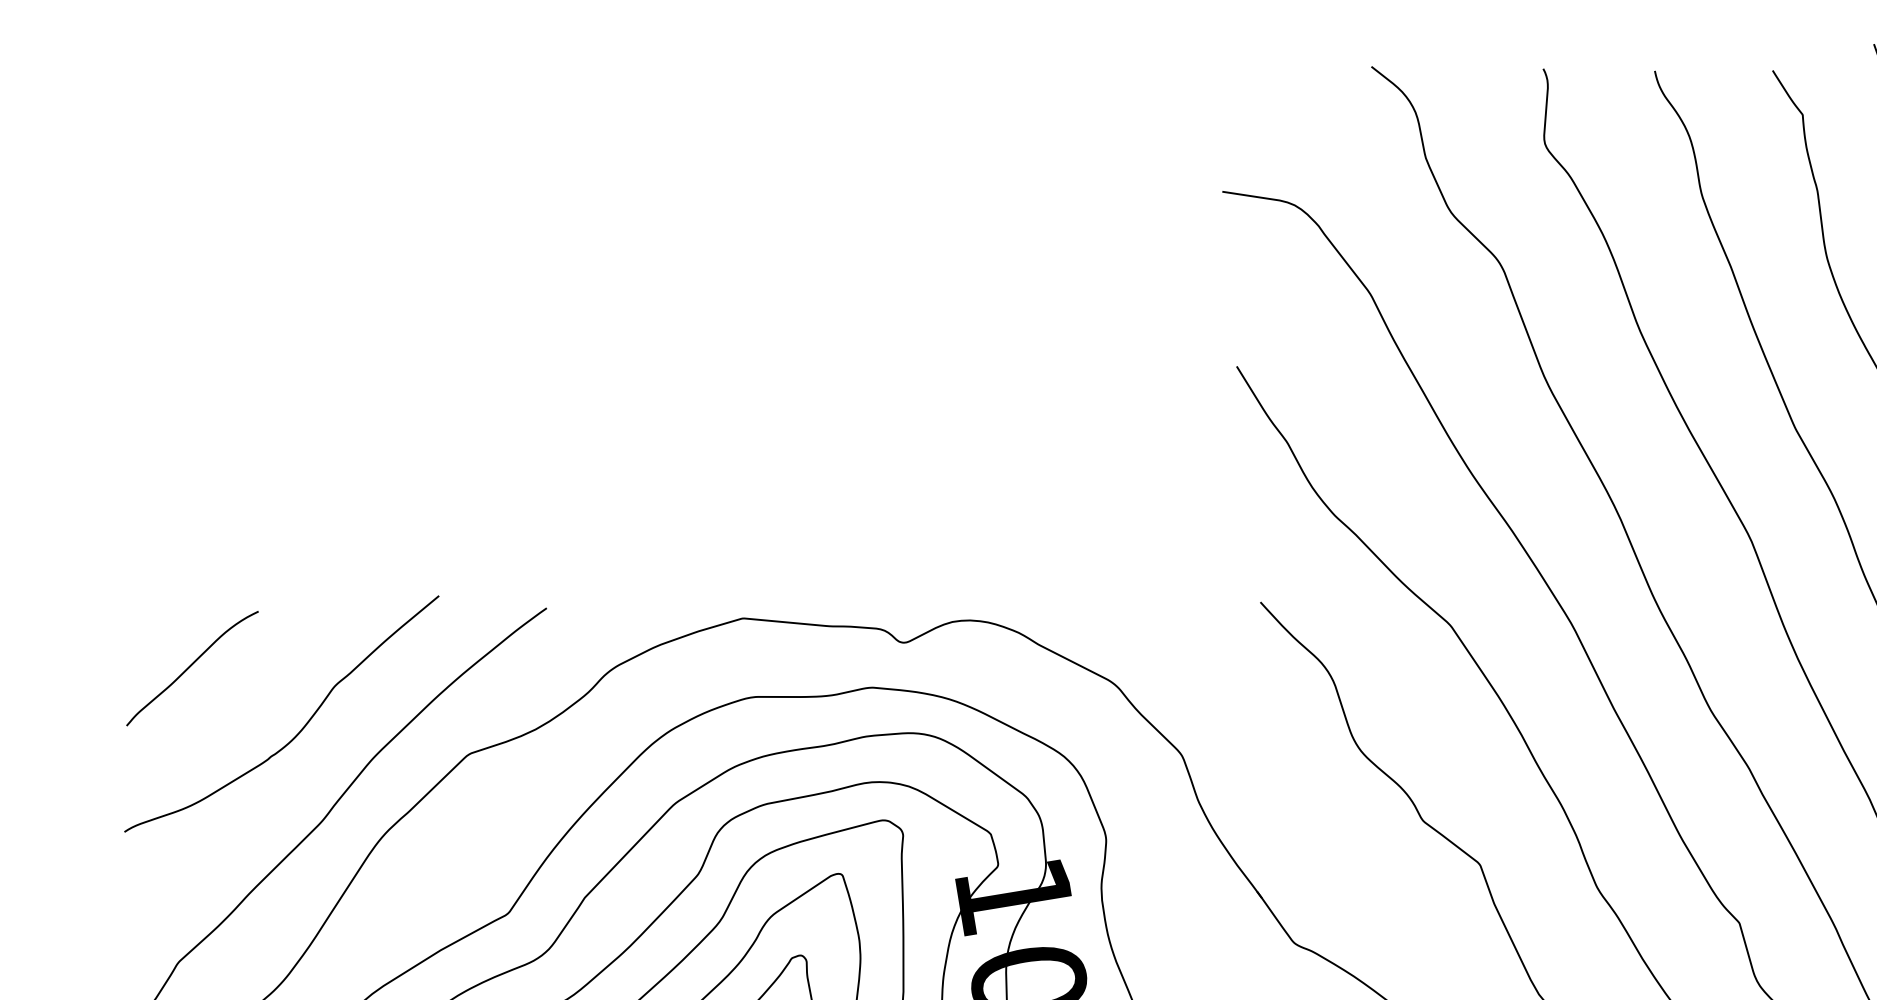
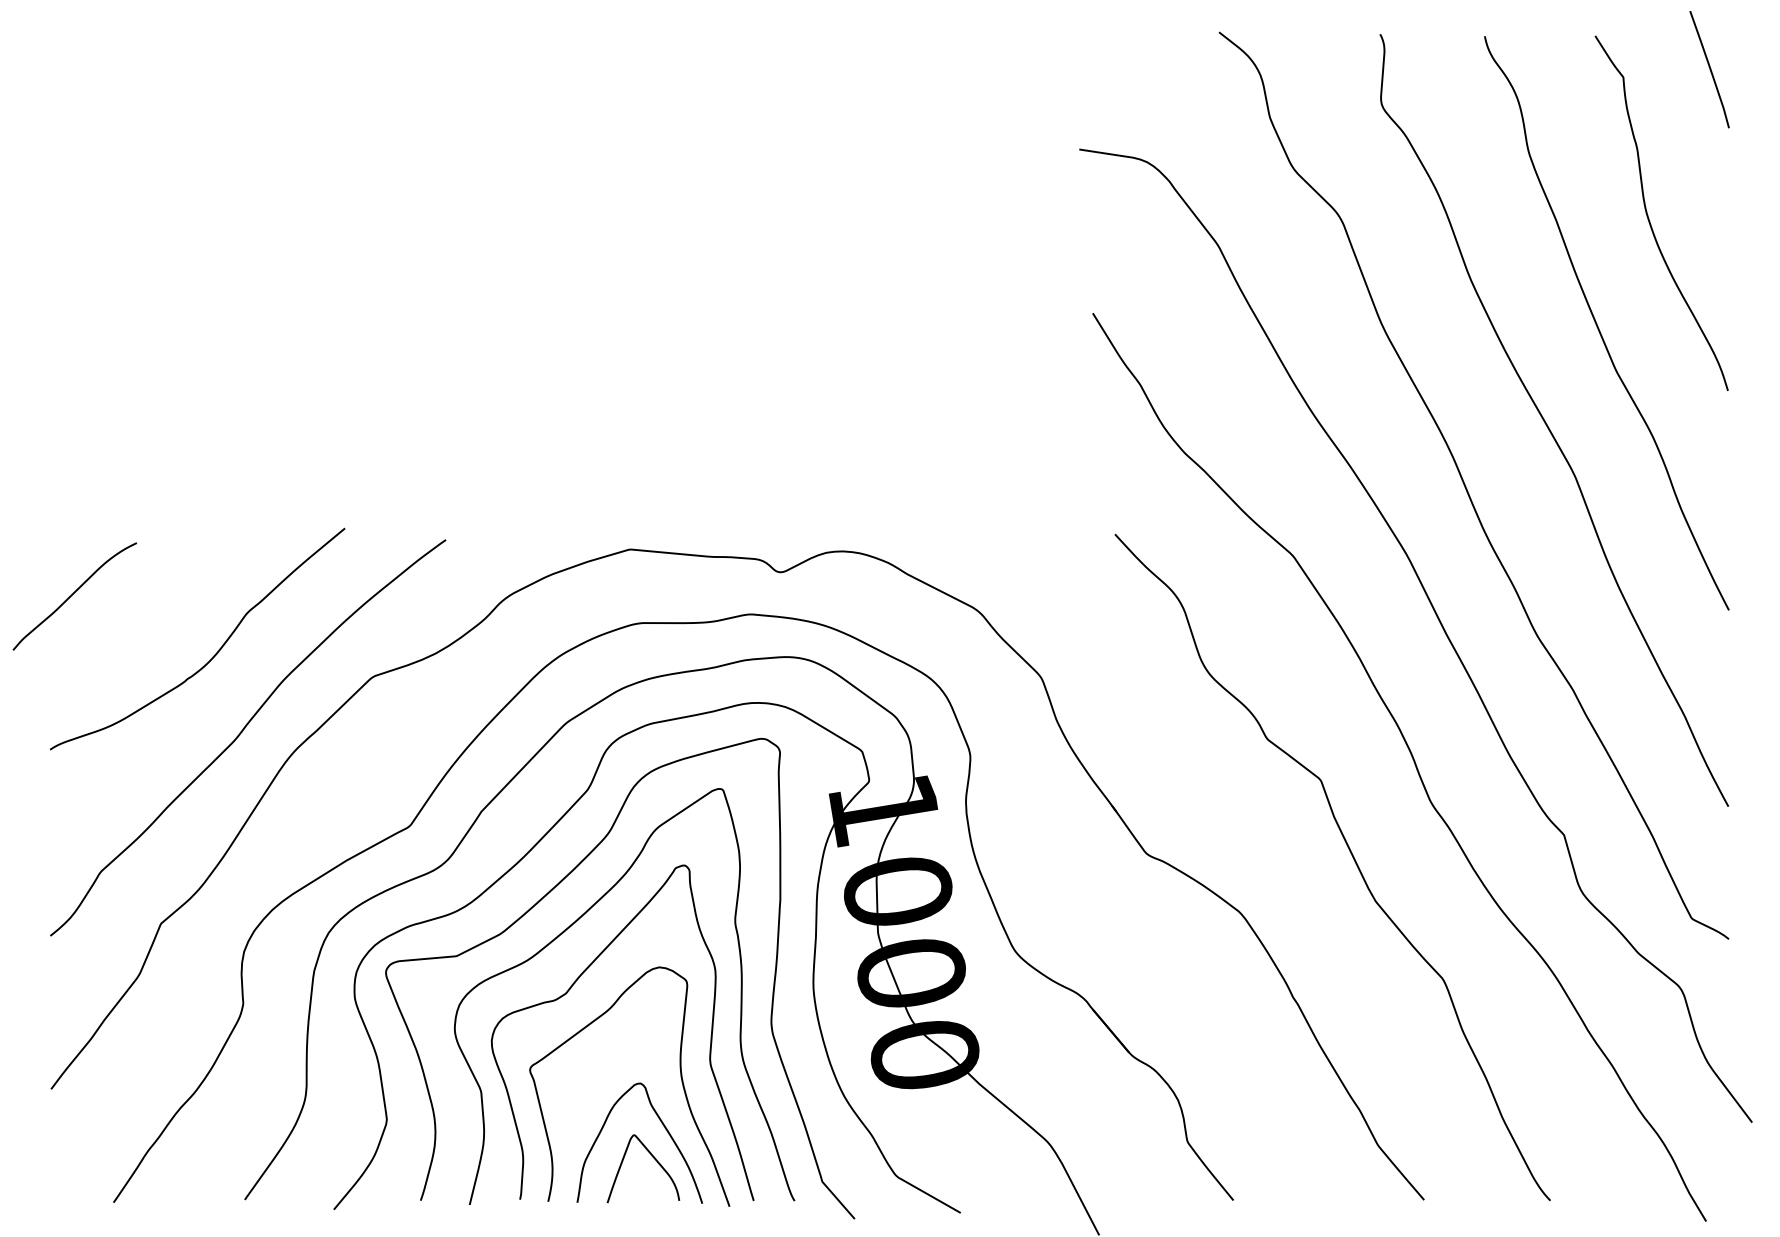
curve: (191, 666) -> (73, 594), moved

